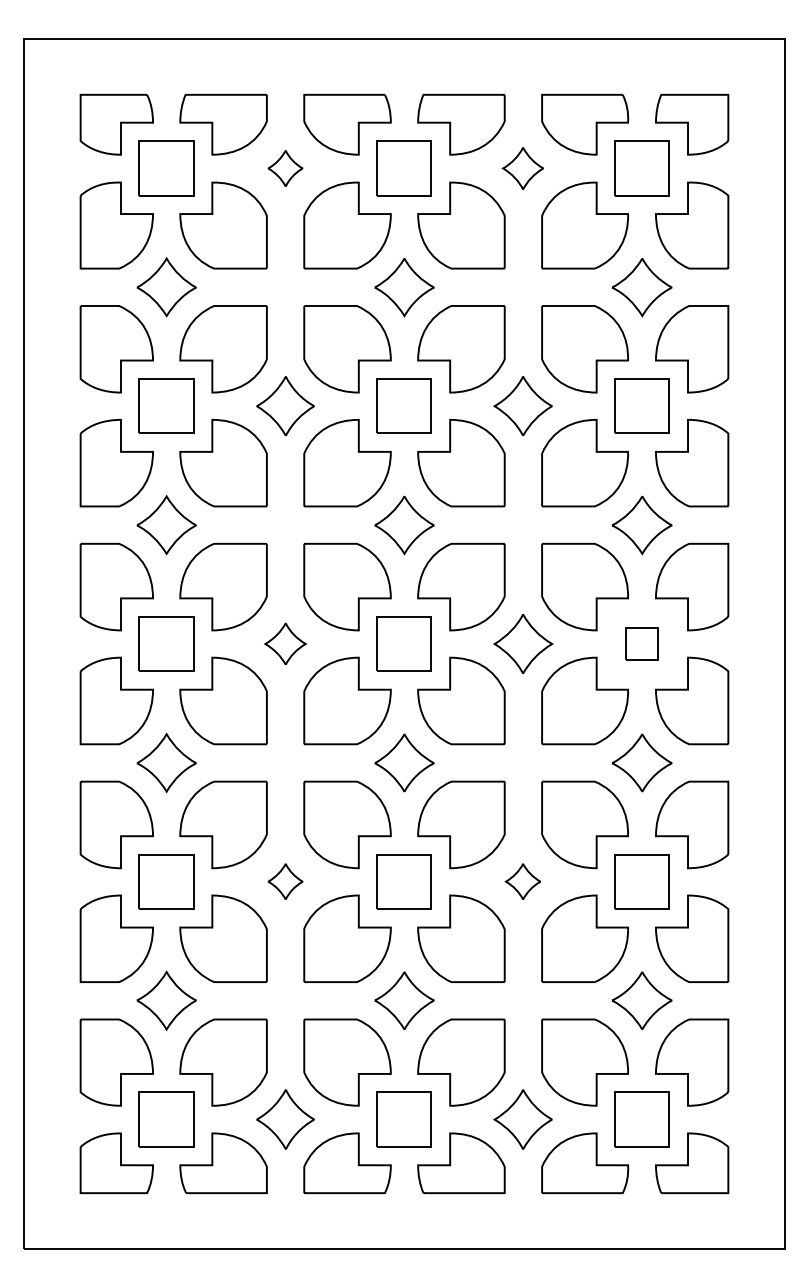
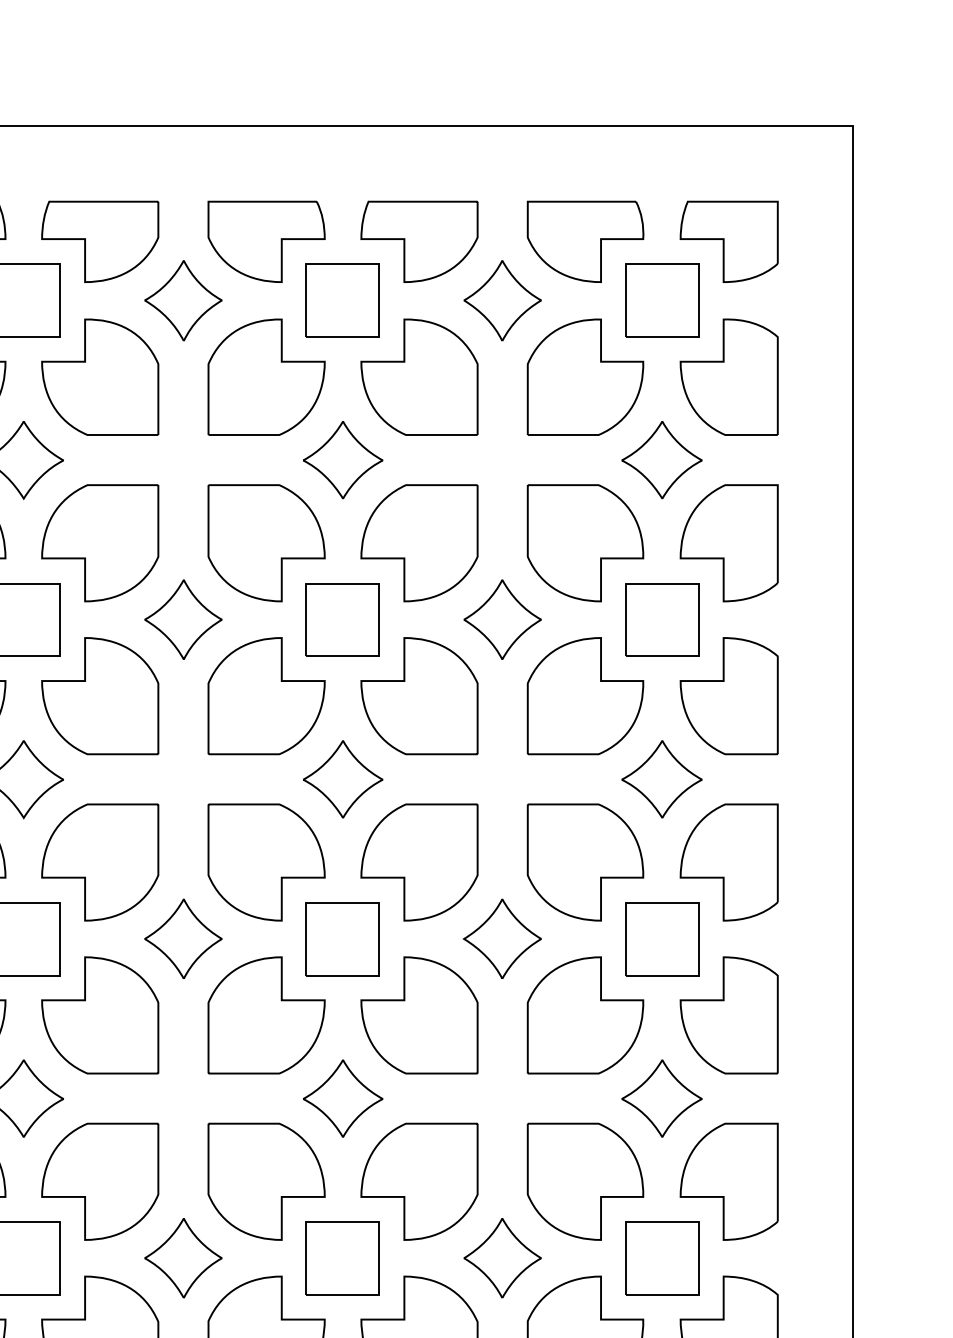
part: (285, 168) -> (183, 300), size x1.67
part: (522, 168) -> (501, 300), size x1.43
part: (285, 643) -> (183, 938), size x1.43
part: (641, 643) -> (661, 938), size x1.67
part: (285, 881) -> (183, 1257), size x1.67
part: (522, 881) -> (501, 1257), size x1.67

